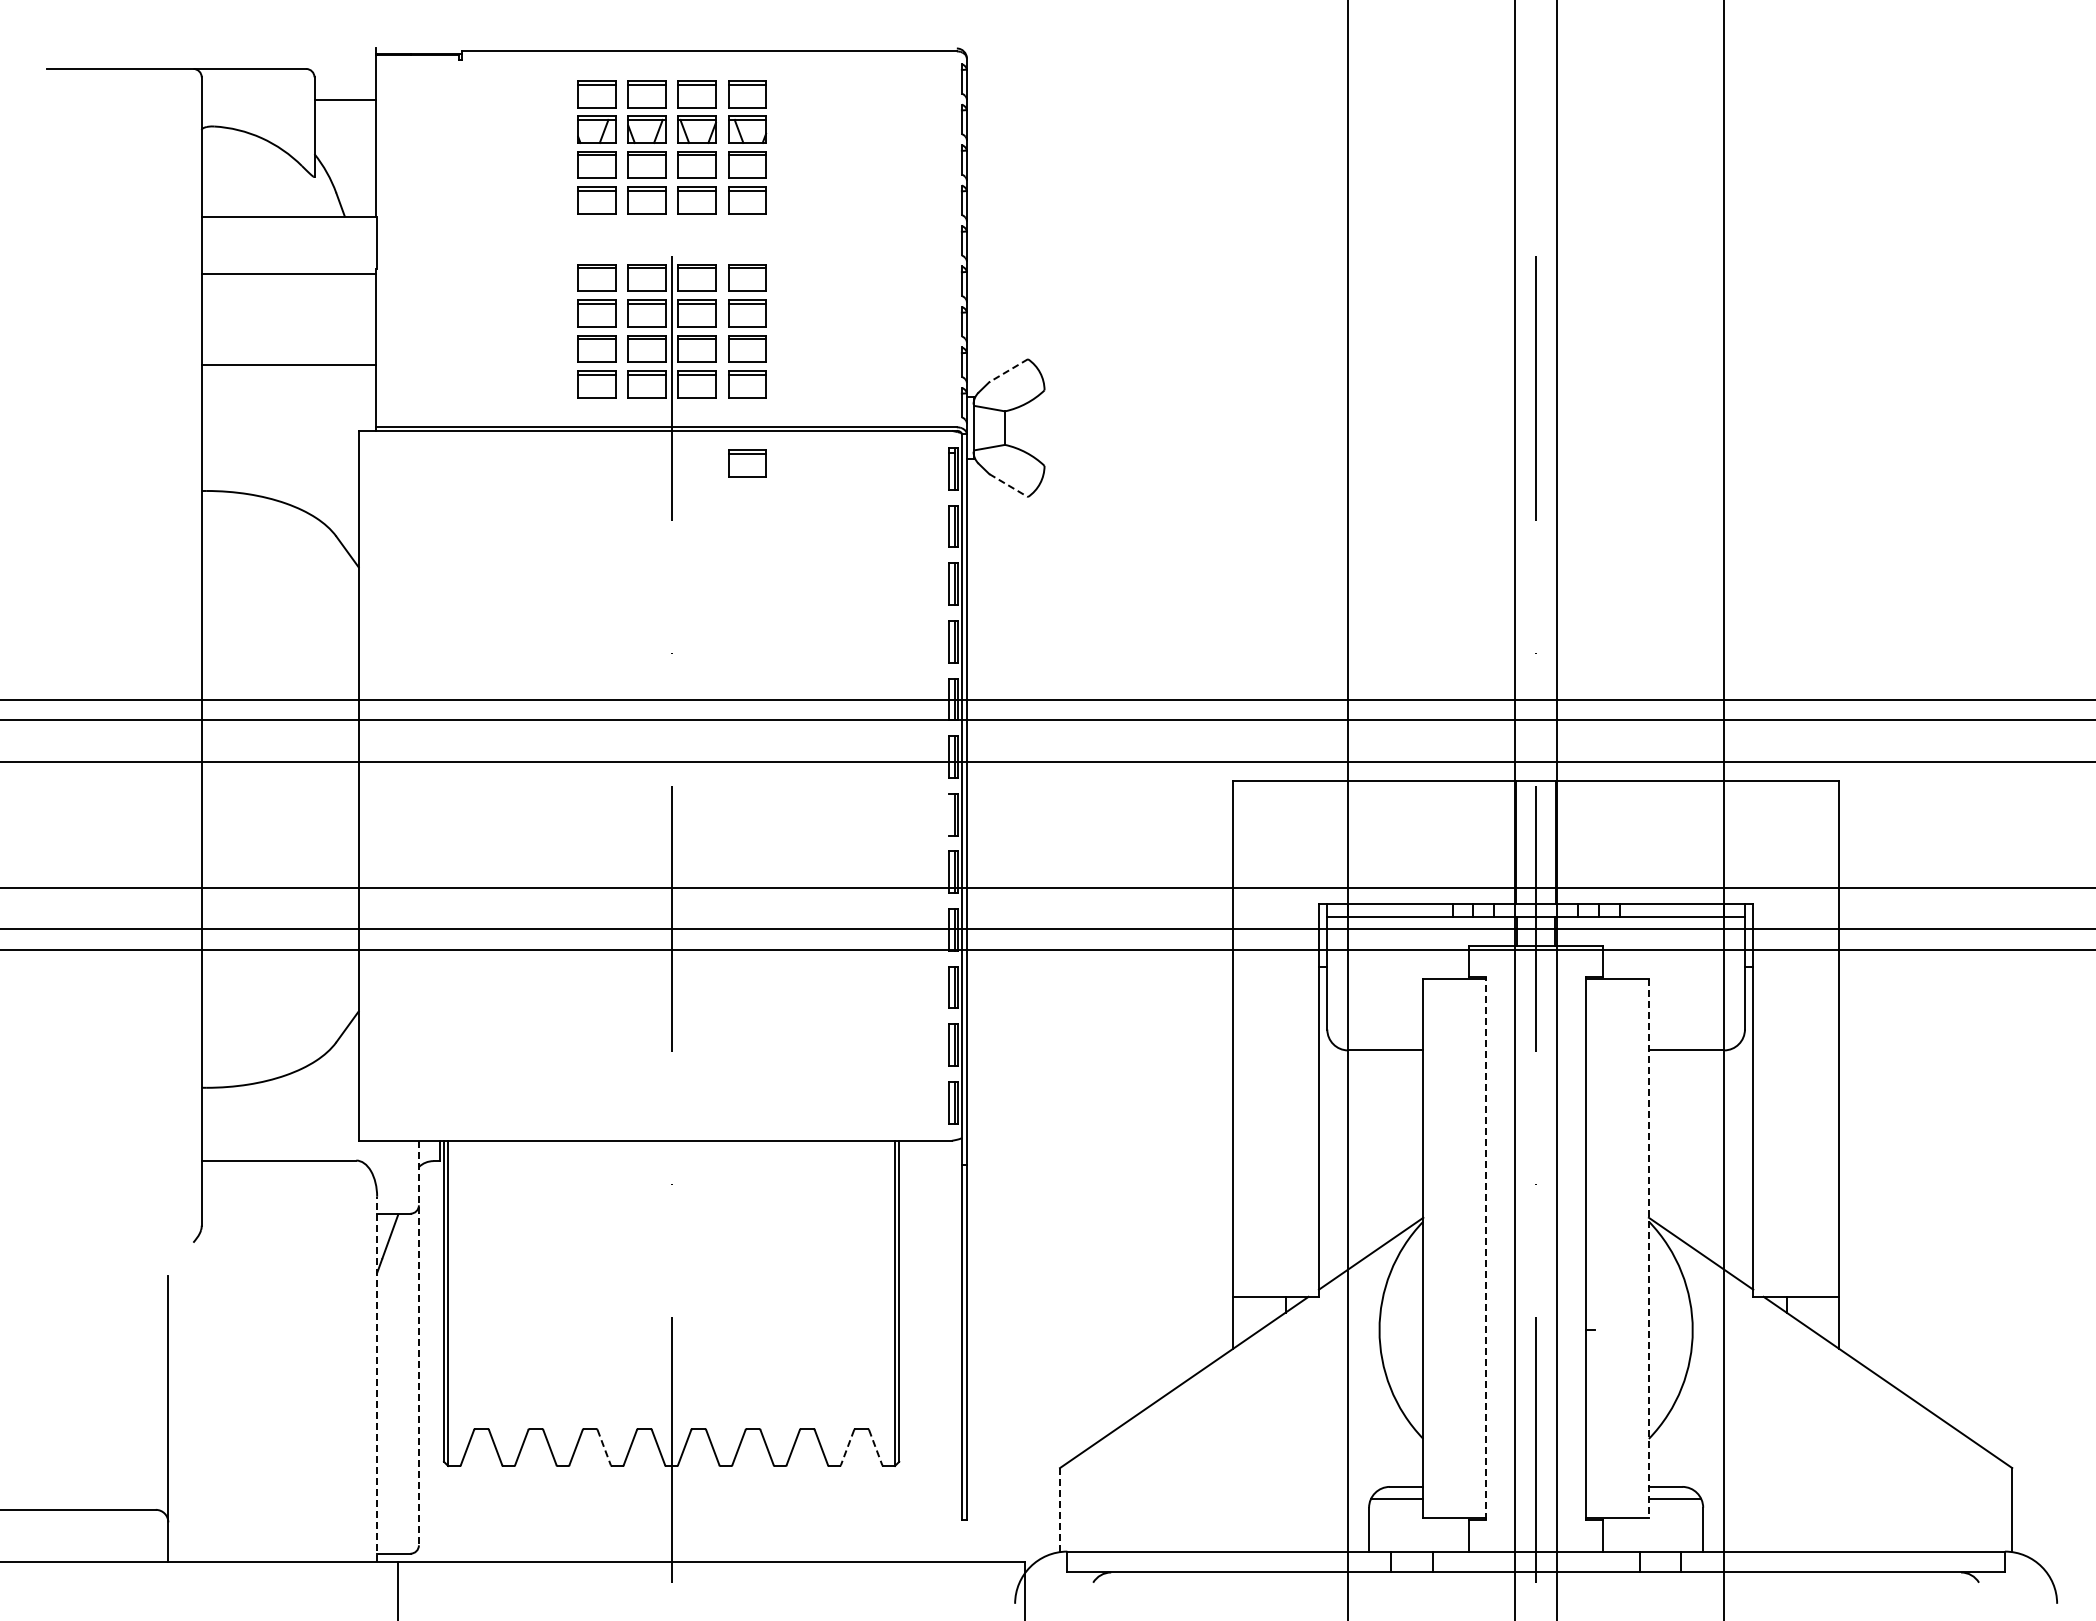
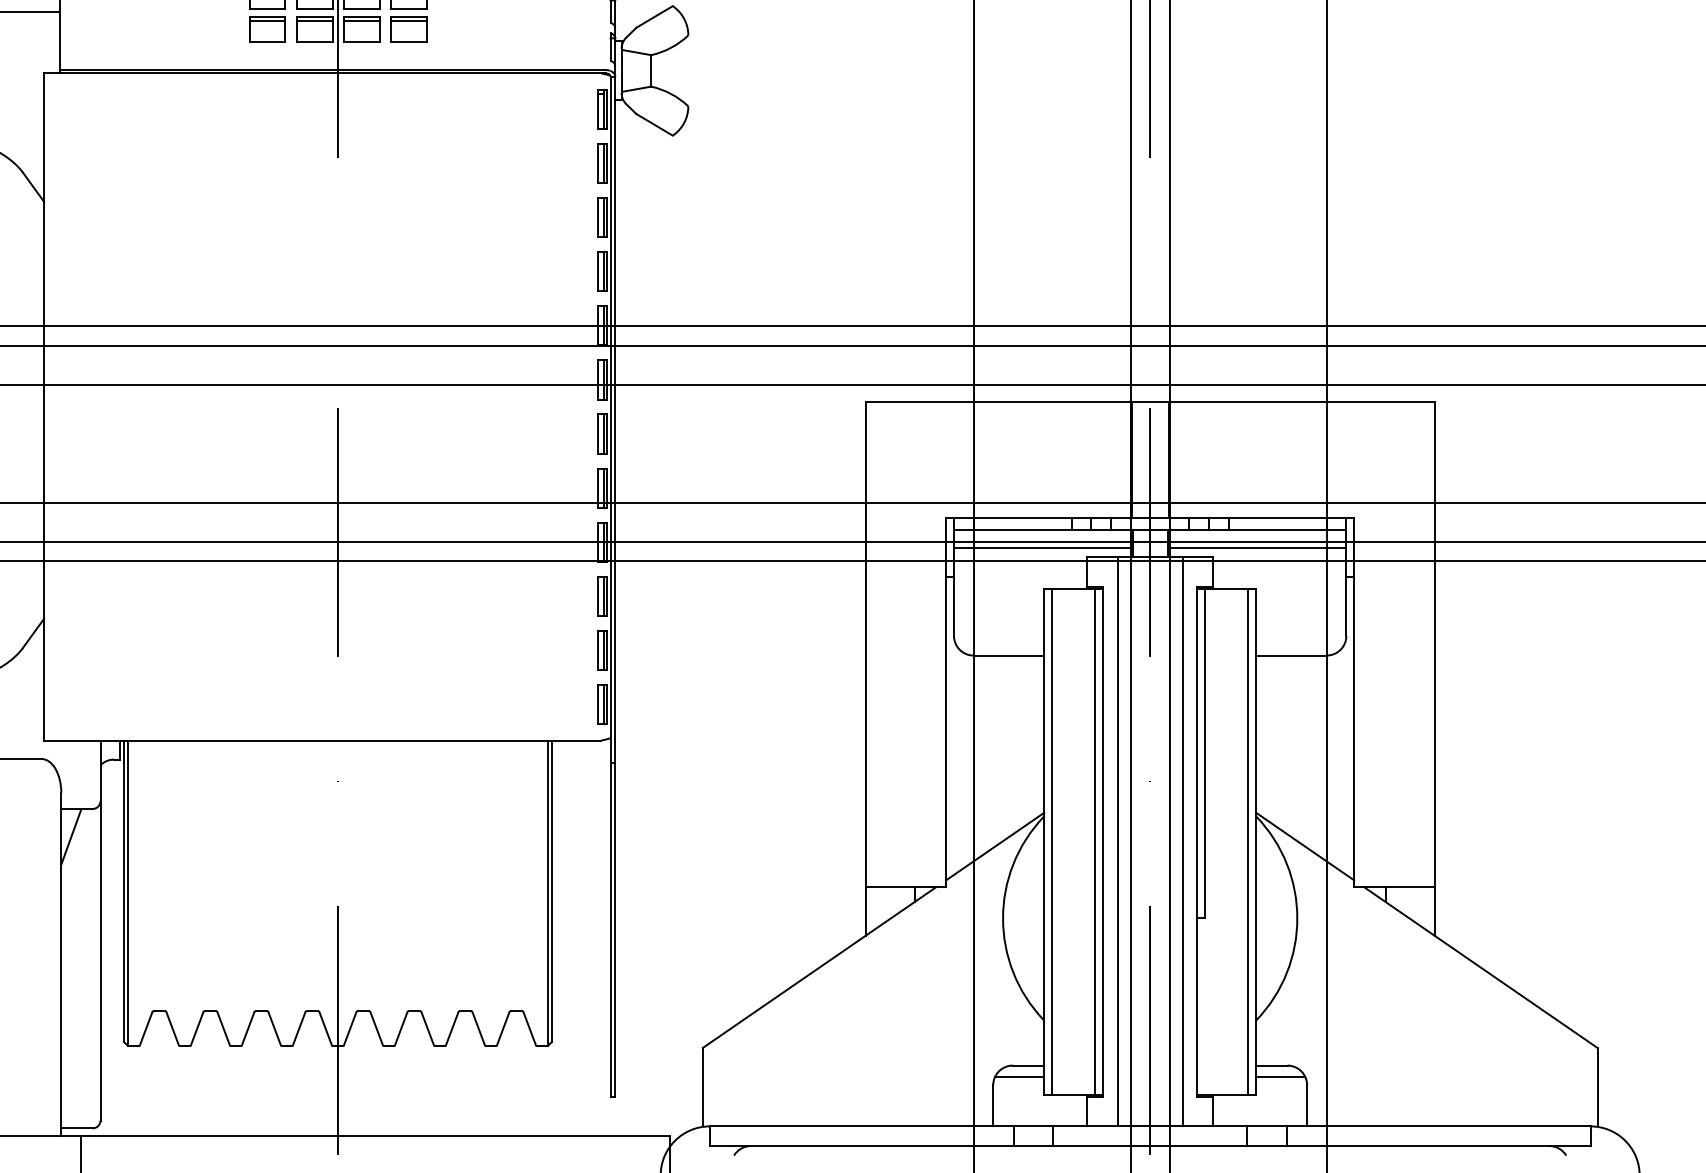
line: (1008, 370) -> (654, 16), dashed -> solid
part: (747, 463) -> (409, 104), removed
line: (1009, 485) -> (655, 124), dashed -> solid
line: (948, 814) -> (598, 433), added
line: (1422, 935) -> (1043, 547), added
line: (1649, 935) -> (1256, 547), added
line: (1594, 1154) -> (1205, 753), added
line: (1431, 1248) -> (1051, 841), added
line: (1477, 1248) -> (1095, 841), added
line: (1486, 1248) -> (1103, 841), dashed -> solid
line: (1501, 1248) -> (1117, 841), added
line: (1570, 1248) -> (1182, 841), added
line: (1640, 1248) -> (1248, 841), added
line: (1648, 1249) -> (1255, 842), dashed -> solid
line: (418, 1343) -> (100, 930), dashed -> solid
line: (377, 1379) -> (61, 964), dashed -> solid
line: (604, 1447) -> (274, 1028), dashed -> solid
line: (847, 1447) -> (503, 1028), dashed -> solid
line: (875, 1447) -> (529, 1028), dashed -> solid
line: (1060, 1509) -> (703, 1086), dashed -> solid

